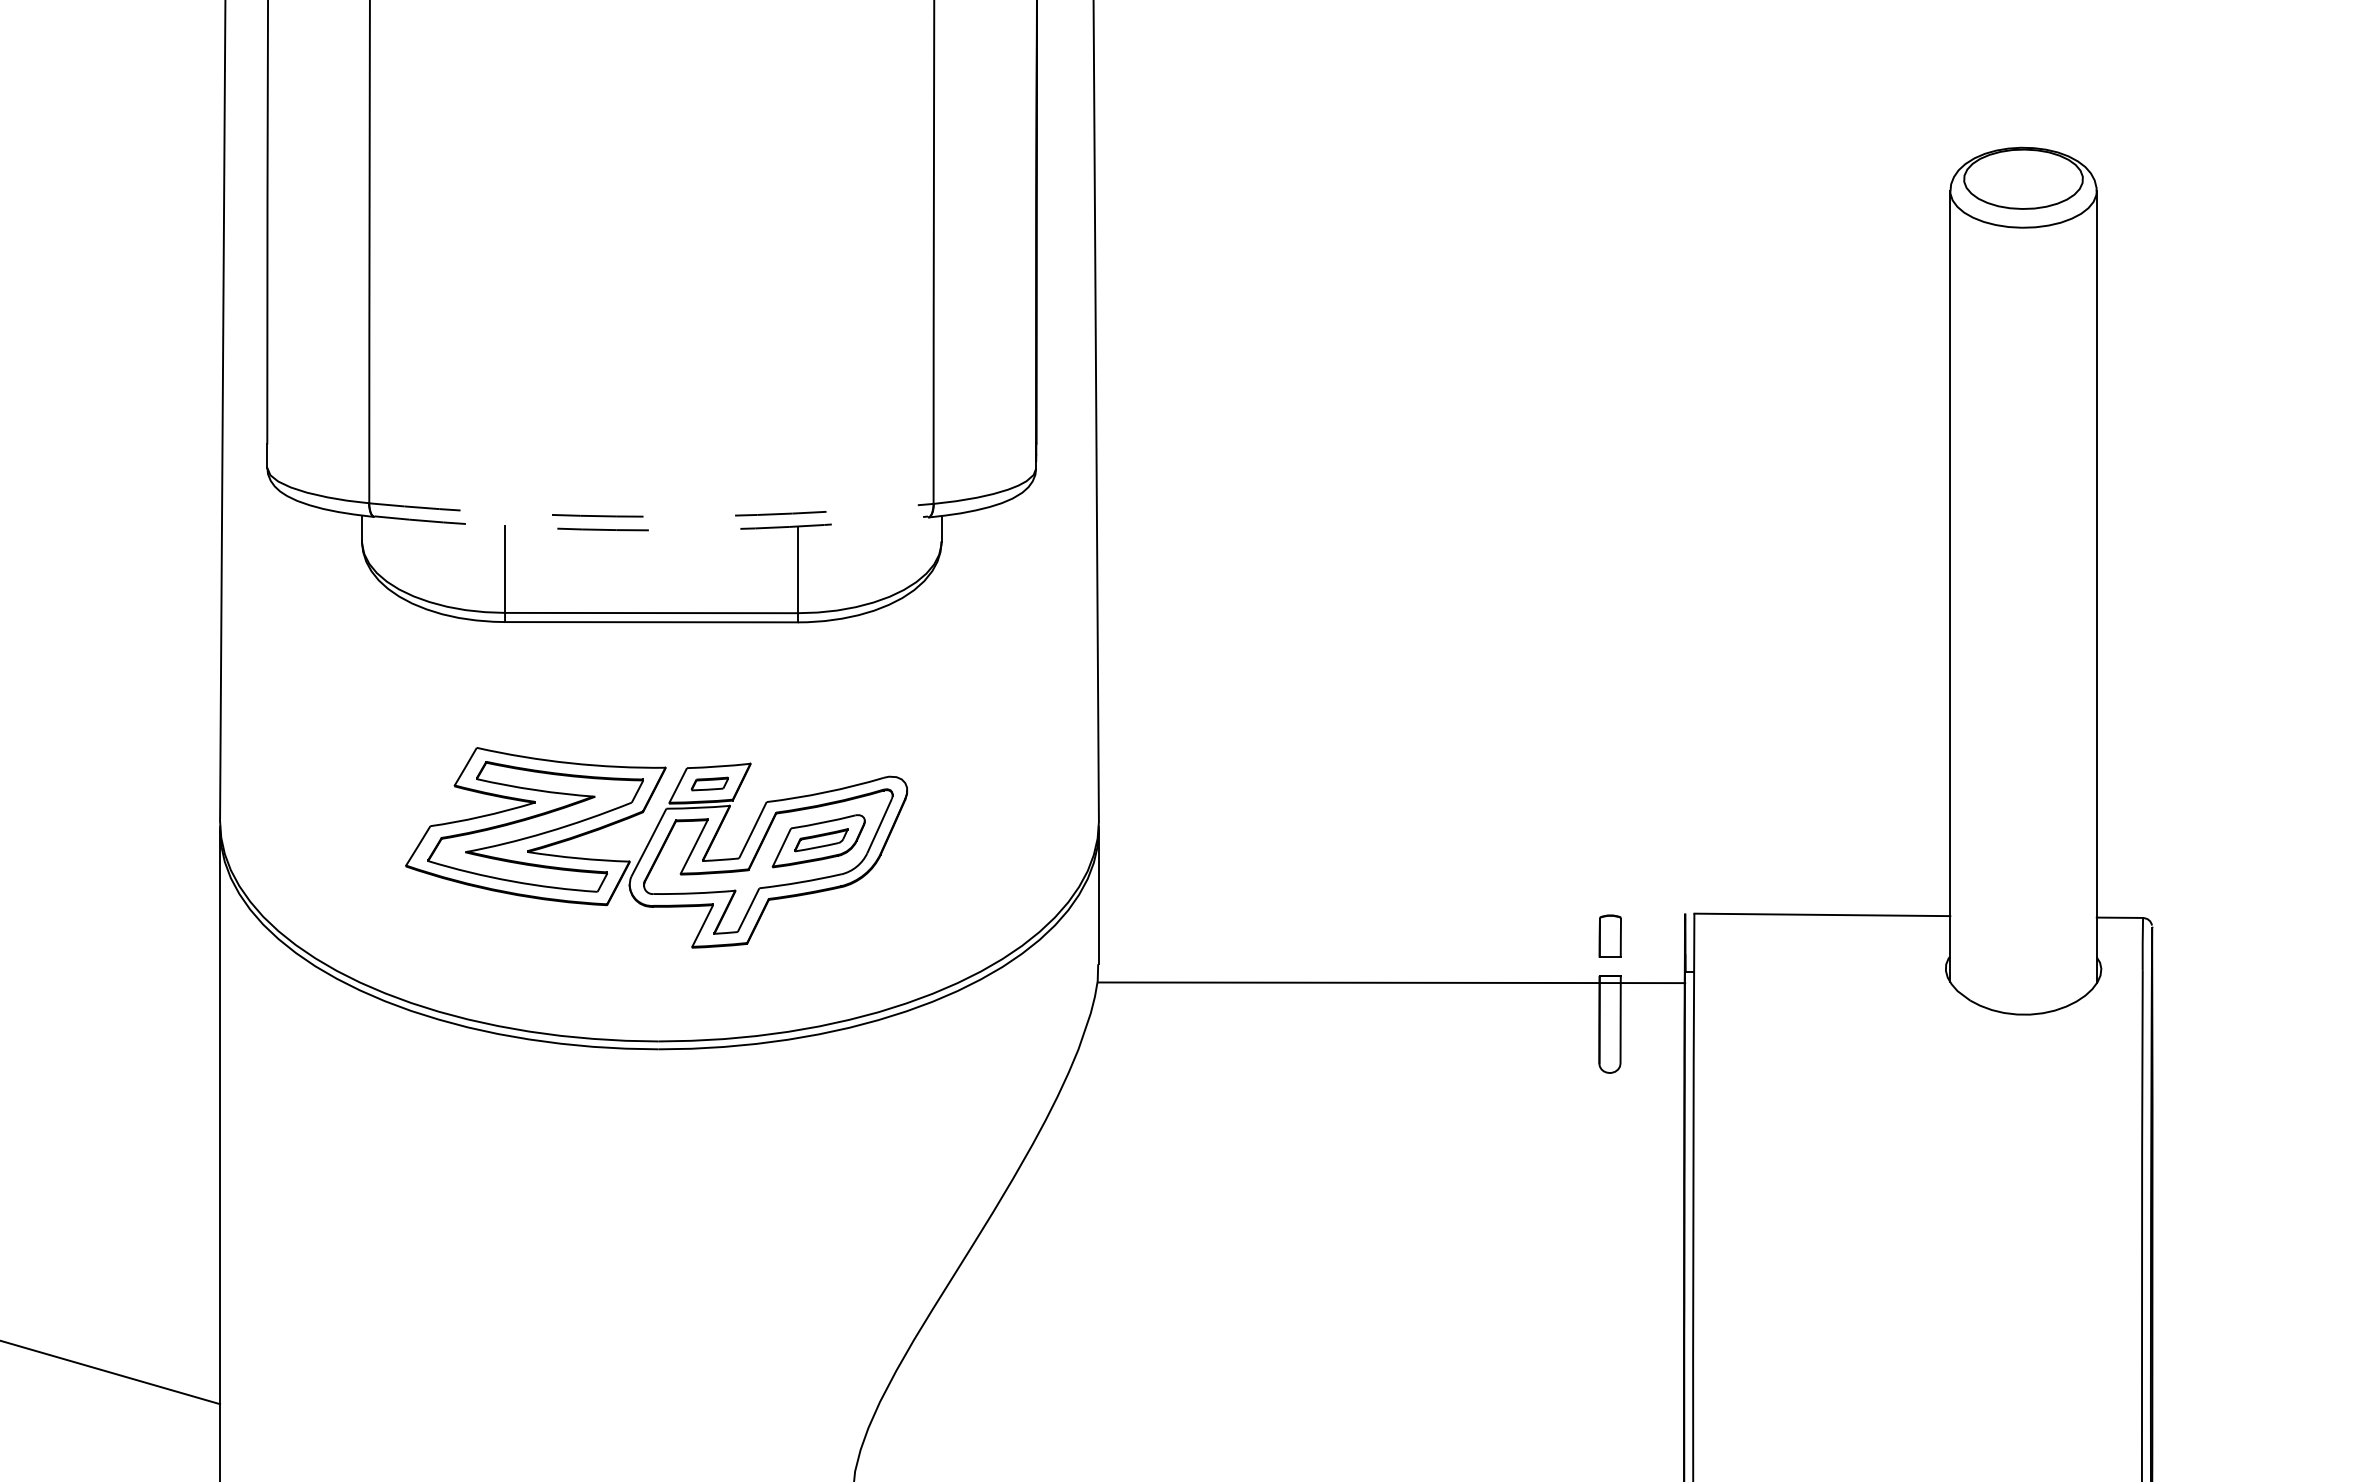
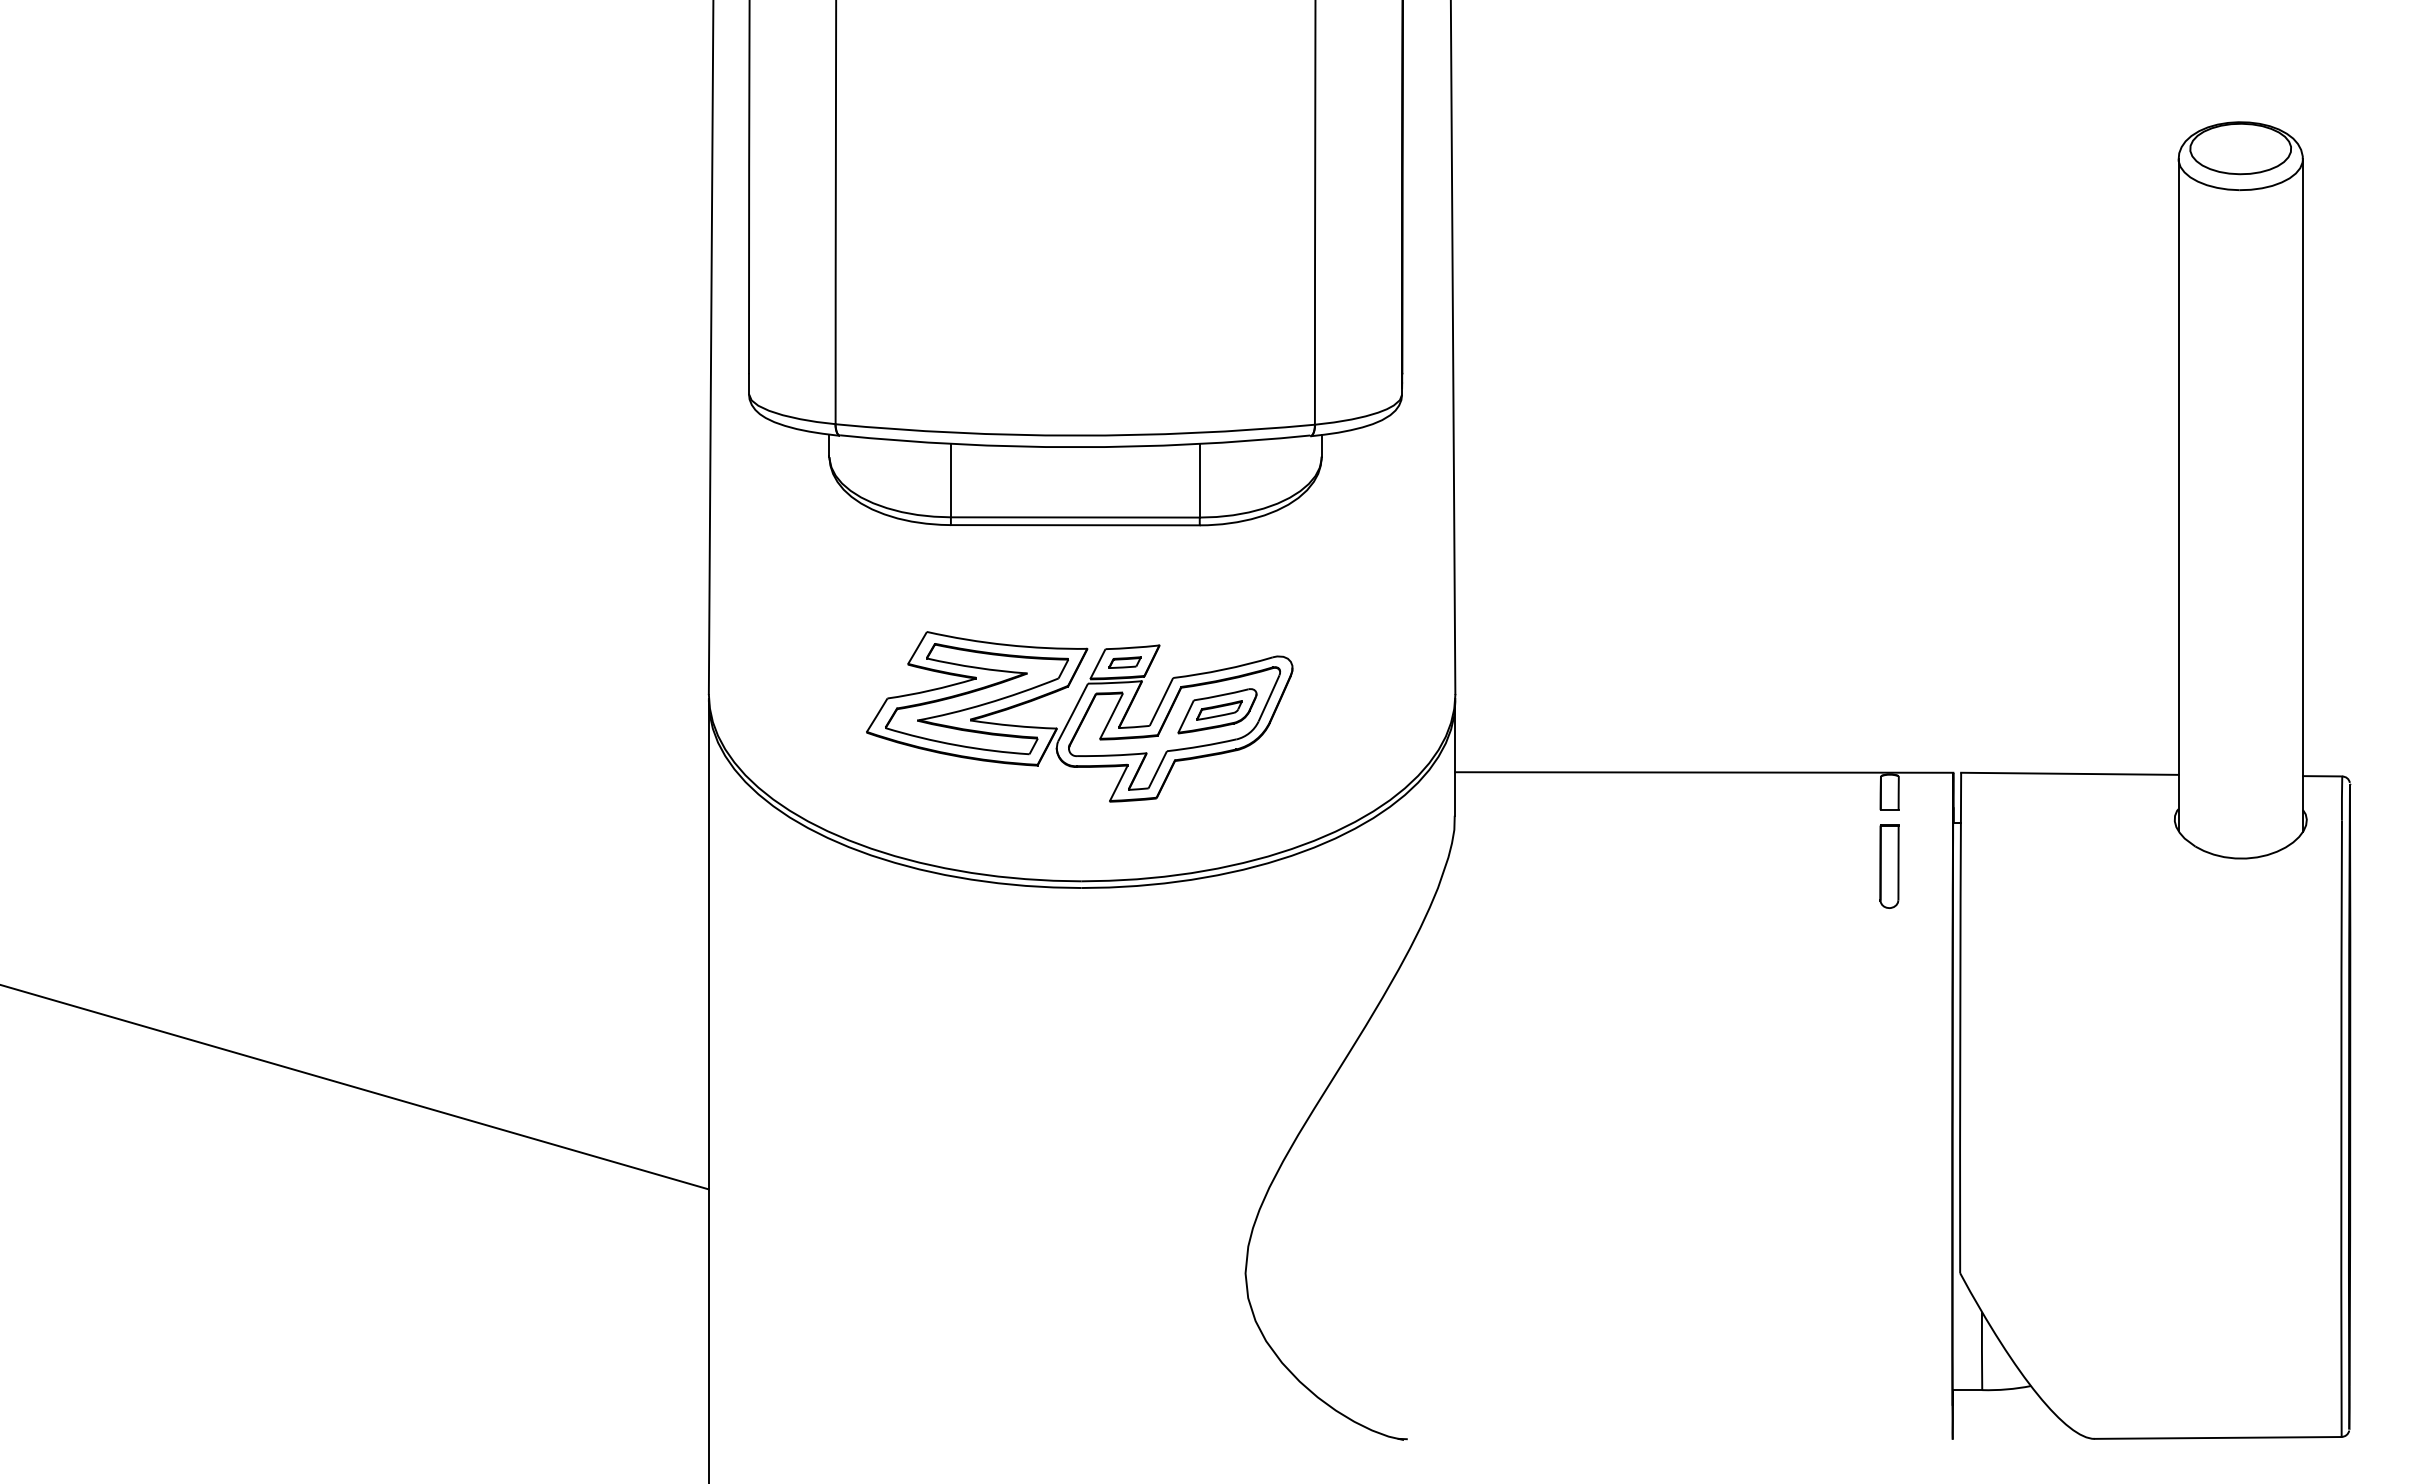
arc: (651, 516) -> (1075, 435), dashed -> solid
arc: (651, 530) -> (1075, 447), dashed -> solid
line: (1392, 982) -> (1704, 772), moved

